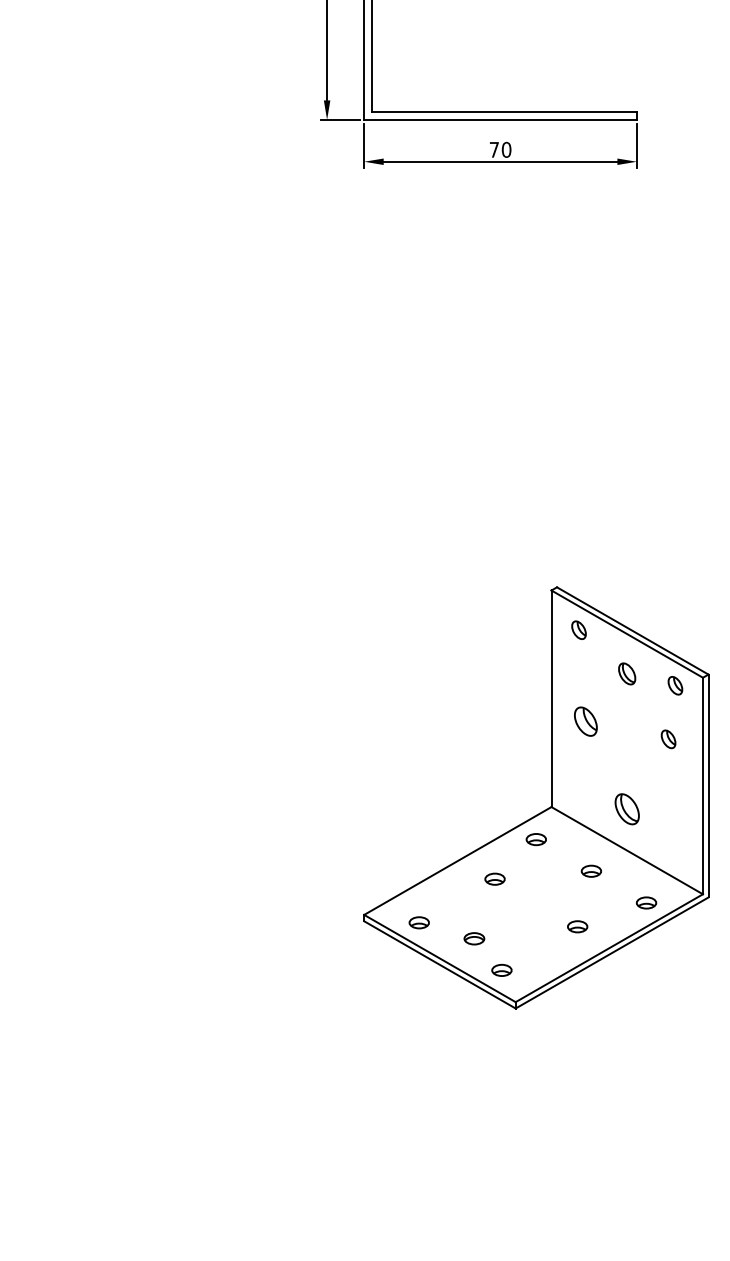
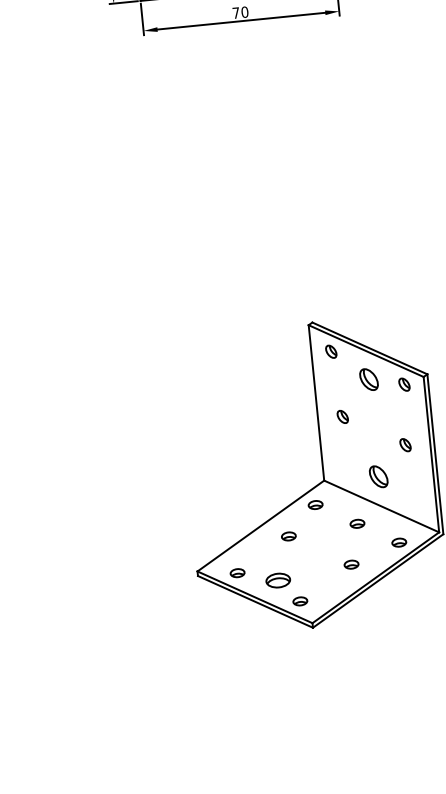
part: (626, 673) -> (368, 379), size x1.43
part: (585, 721) -> (342, 416), size x0.62
part: (668, 739) -> (405, 445), moved
part: (474, 938) -> (278, 580), size x1.67

